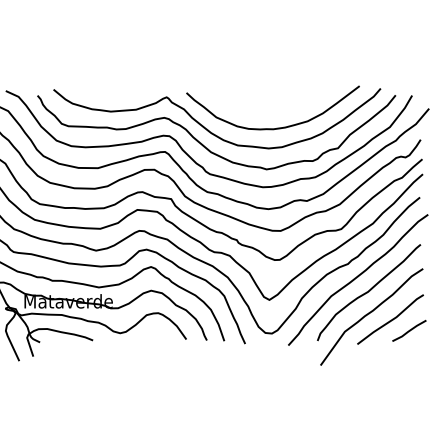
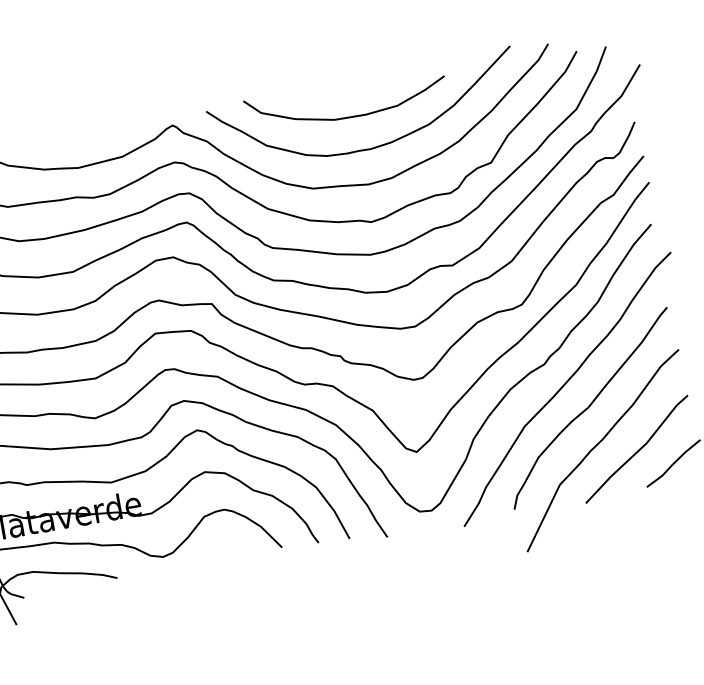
curve: (263, 108) -> (347, 115), added

